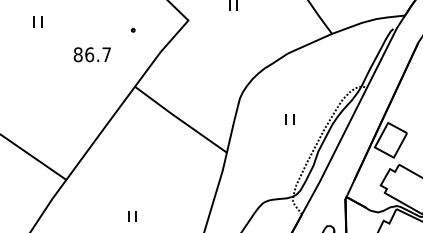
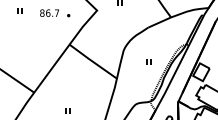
text: (92, 53) -> (49, 12), moved

